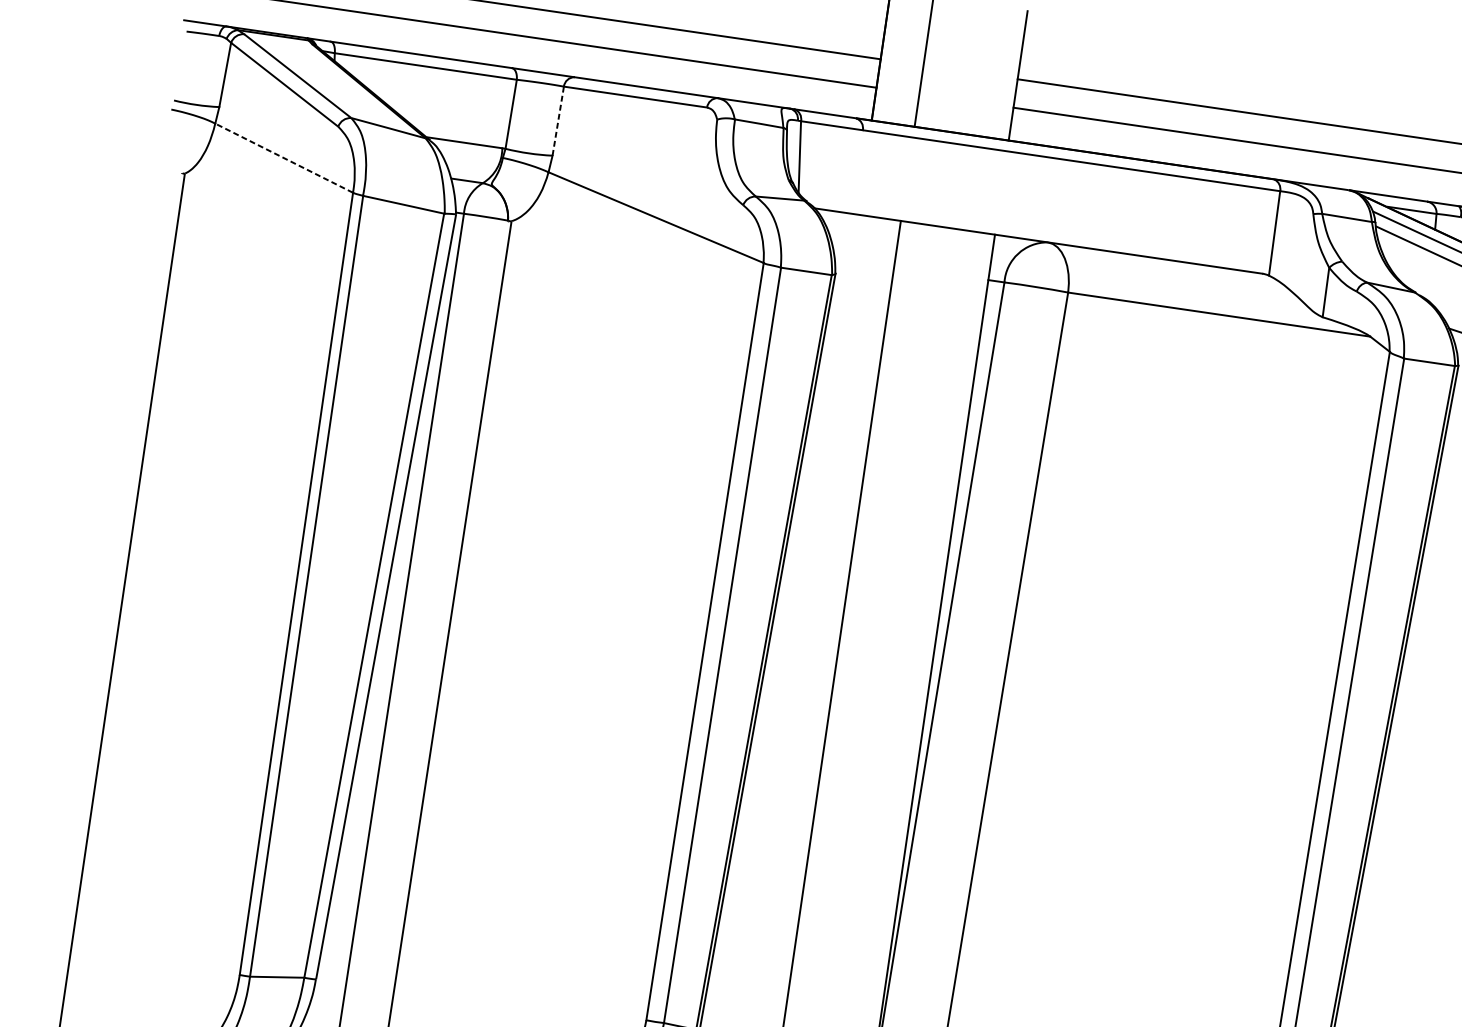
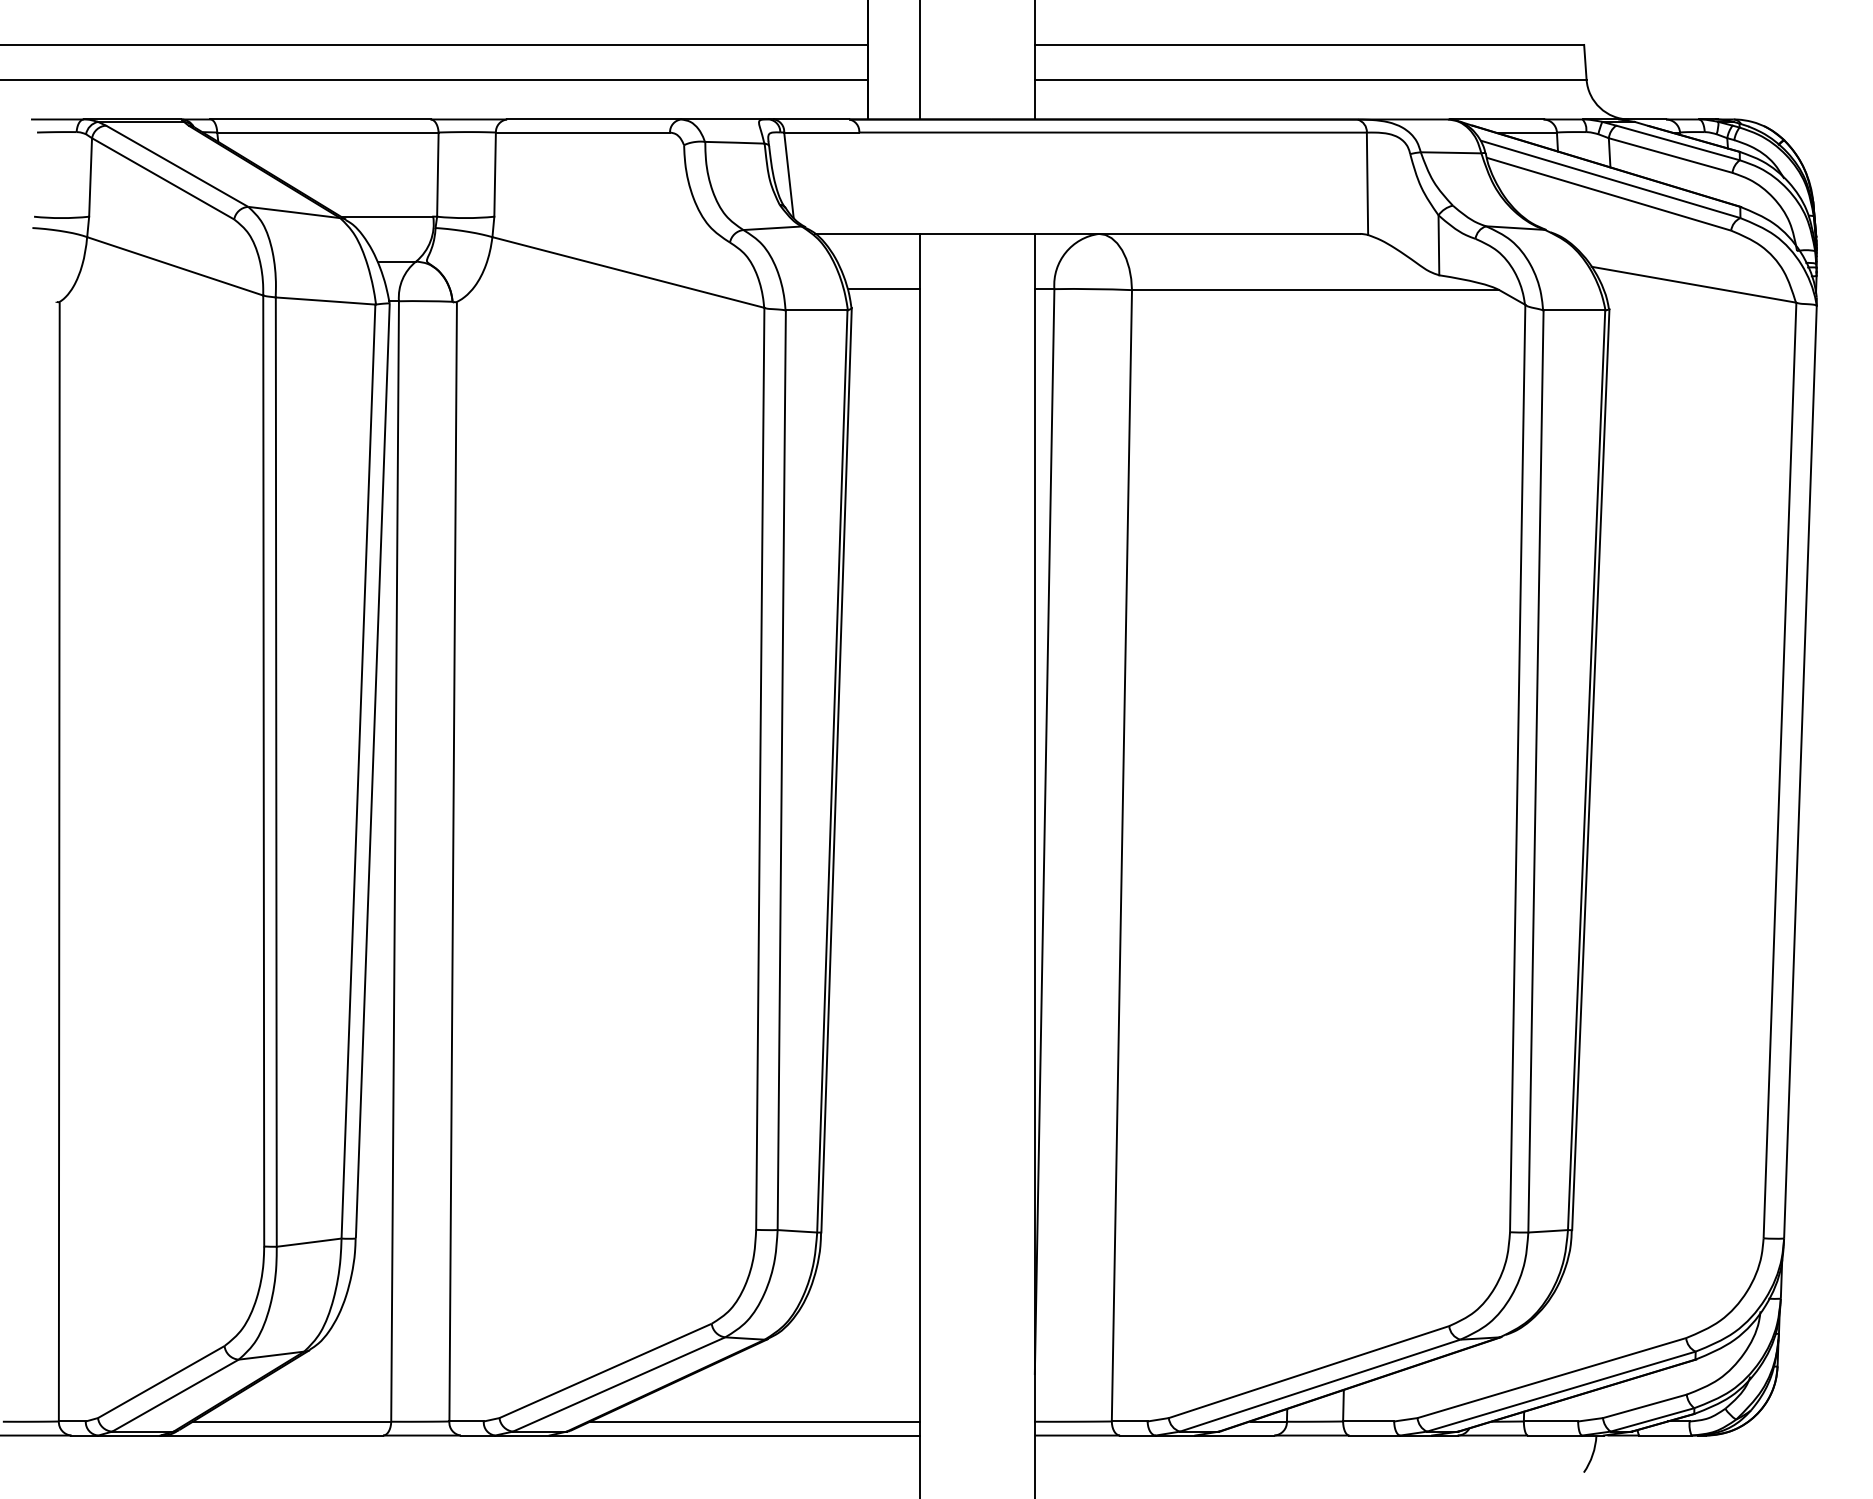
line: (558, 121) -> (495, 174), dashed -> solid
line: (284, 158) -> (175, 266), dashed -> solid
line: (864, 262) -> (884, 289), added

